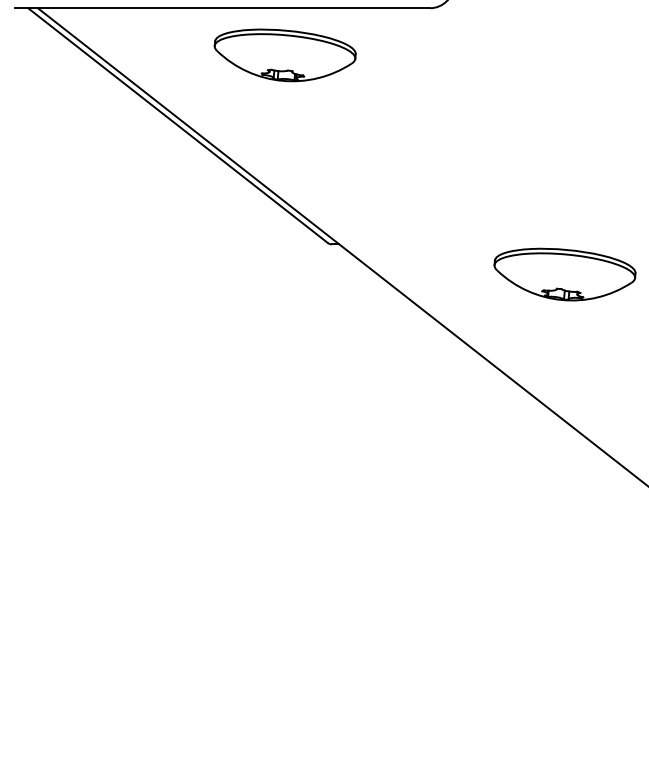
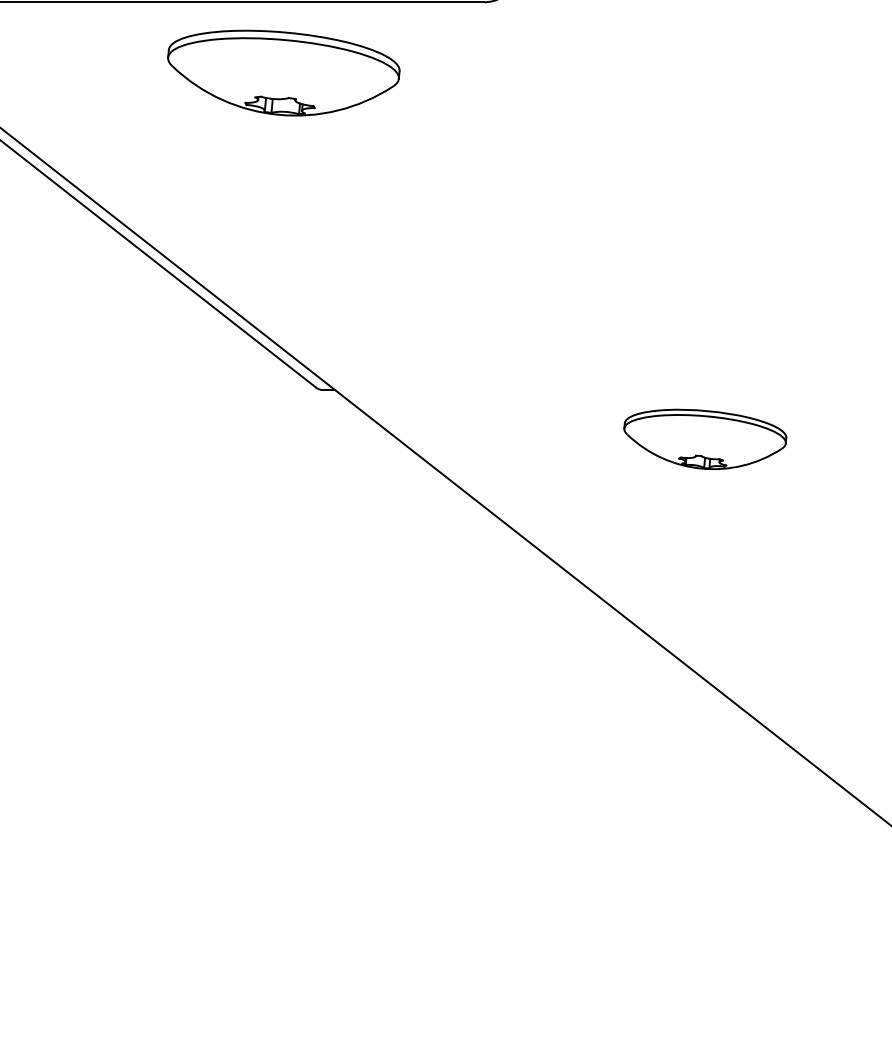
part: (284, 55) -> (282, 73), moved
part: (564, 274) -> (704, 439), size x0.7

